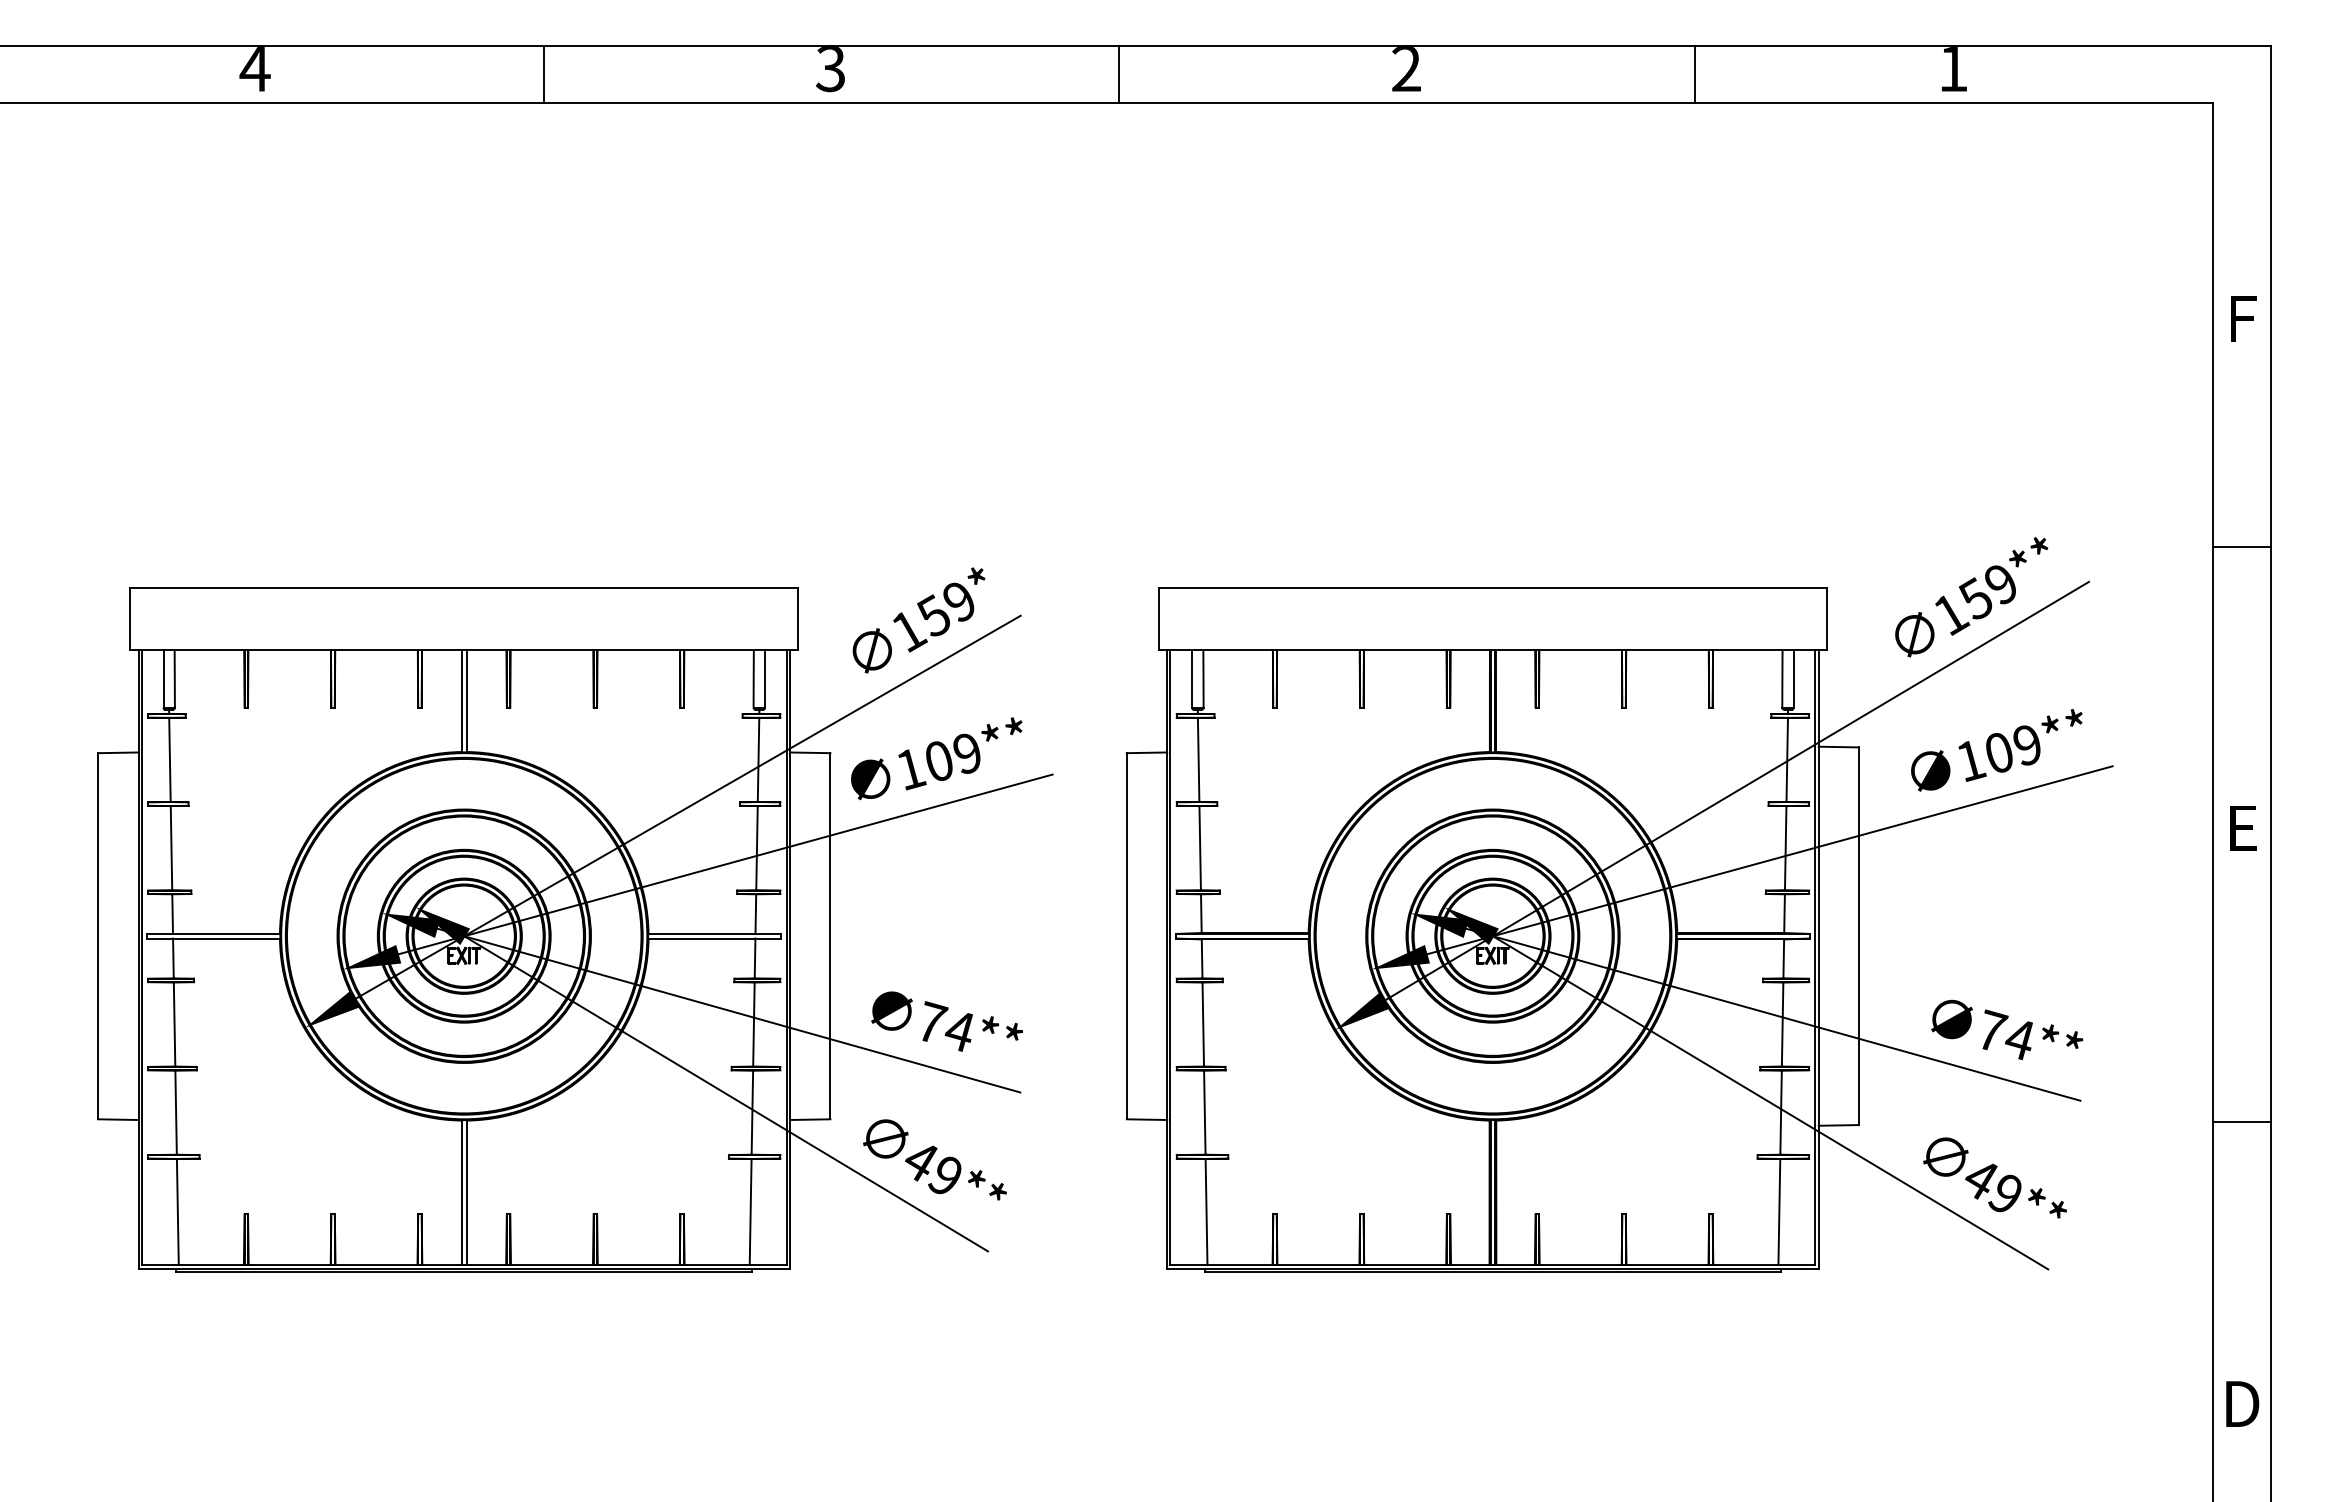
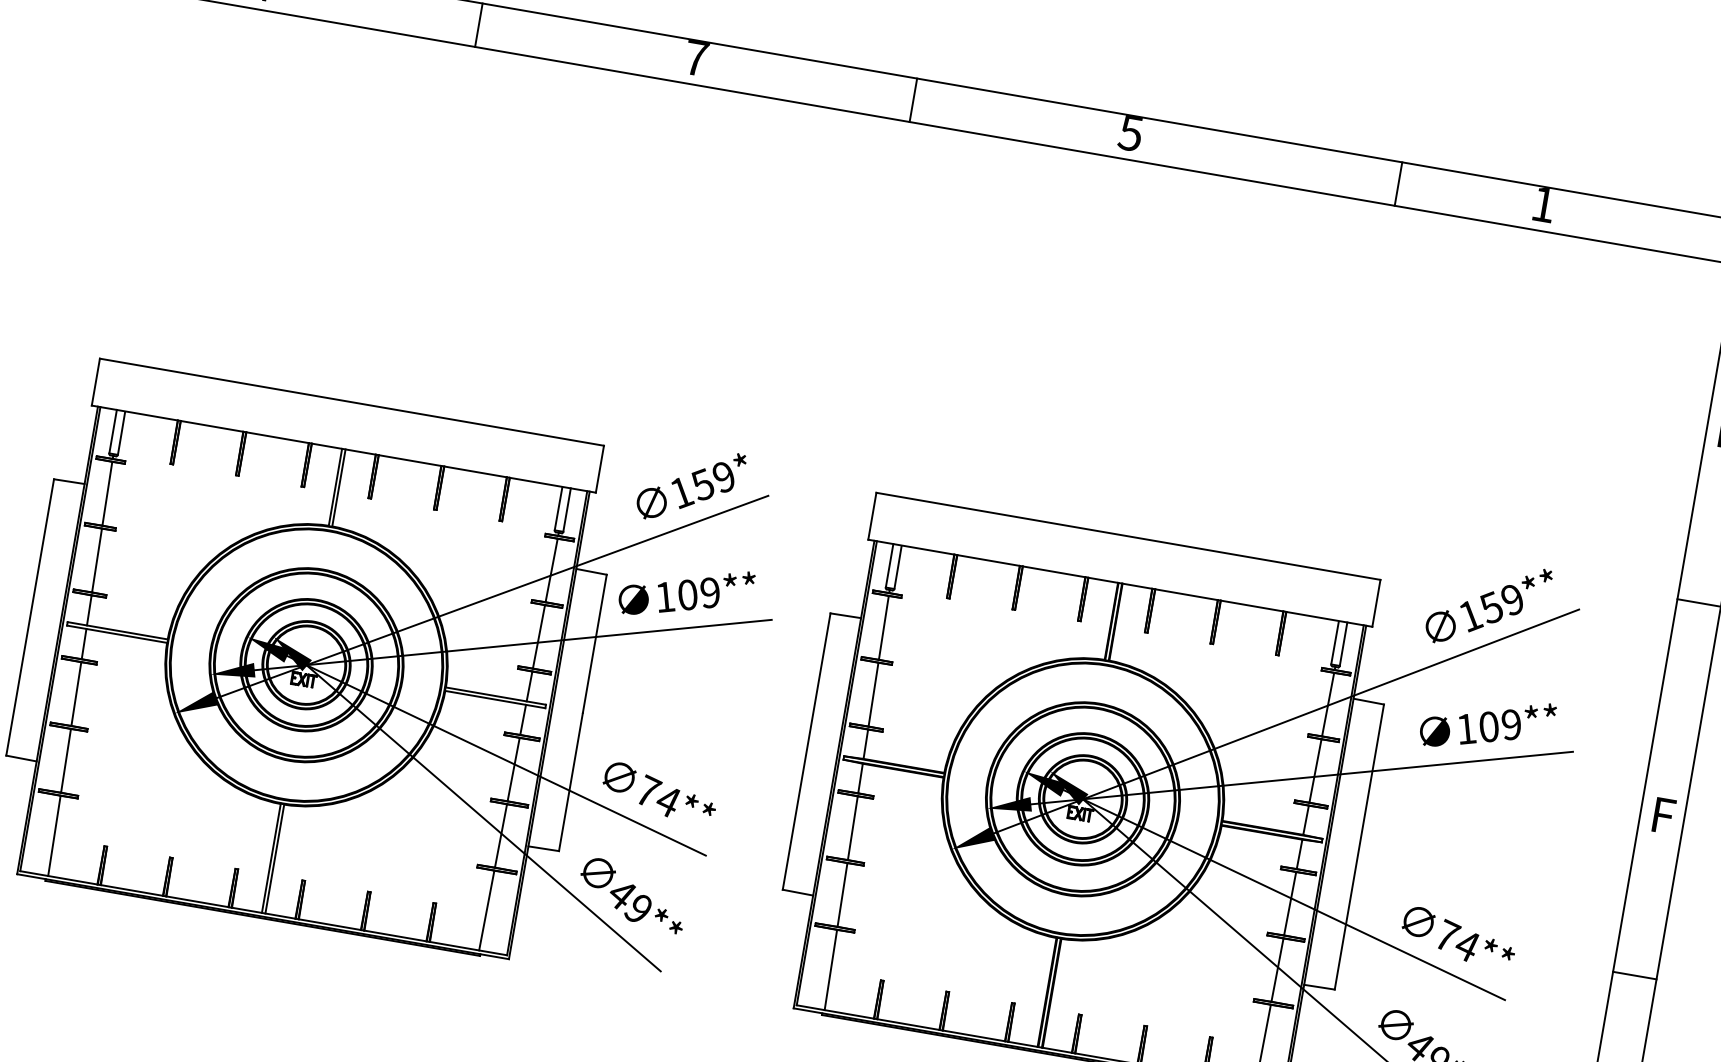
text: (830, 69) -> (695, 58), 3 -> 7
text: (1405, 69) -> (1130, 133), 2 -> 5
line: (1695, 74) -> (1398, 184), moved
text: (2243, 828) -> (1663, 815), E -> F
line: (2241, 1122) -> (1634, 975), moved

